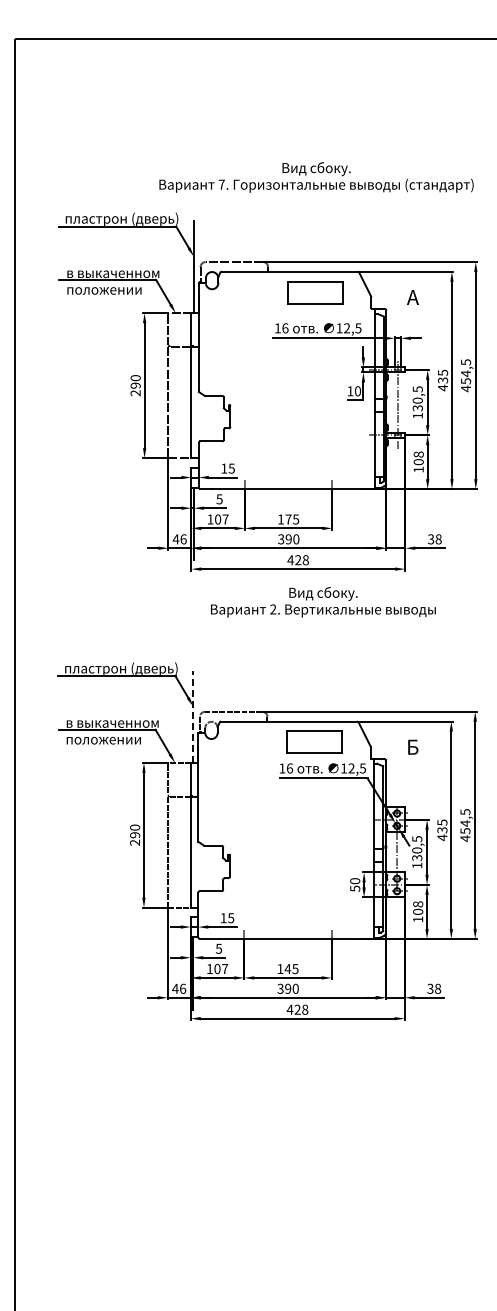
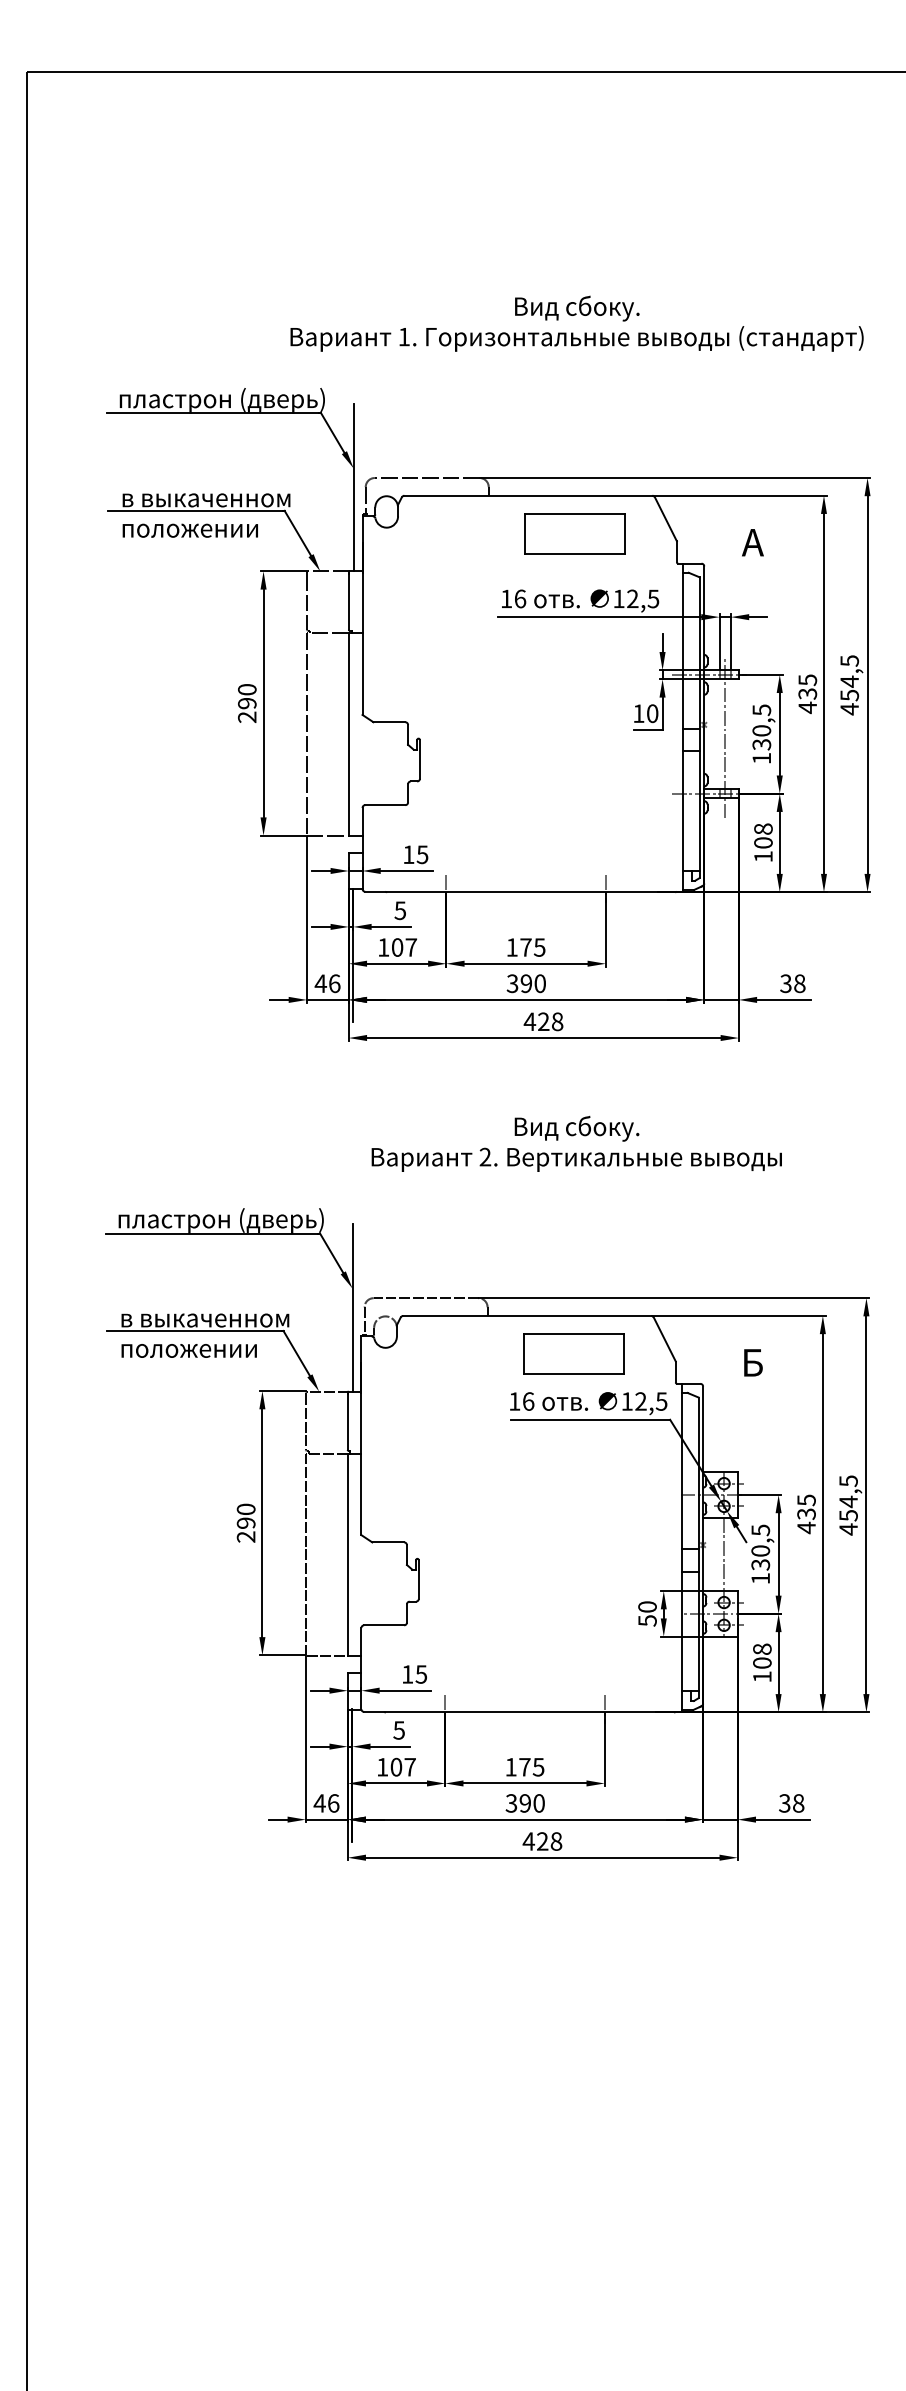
text: (221, 184) -> (403, 336), 7. -> 1.
text: (323, 602) -> (576, 1144), moved
line: (193, 717) -> (352, 1308), dashed -> solid
text: (287, 968) -> (524, 1766), 145 -> 175

